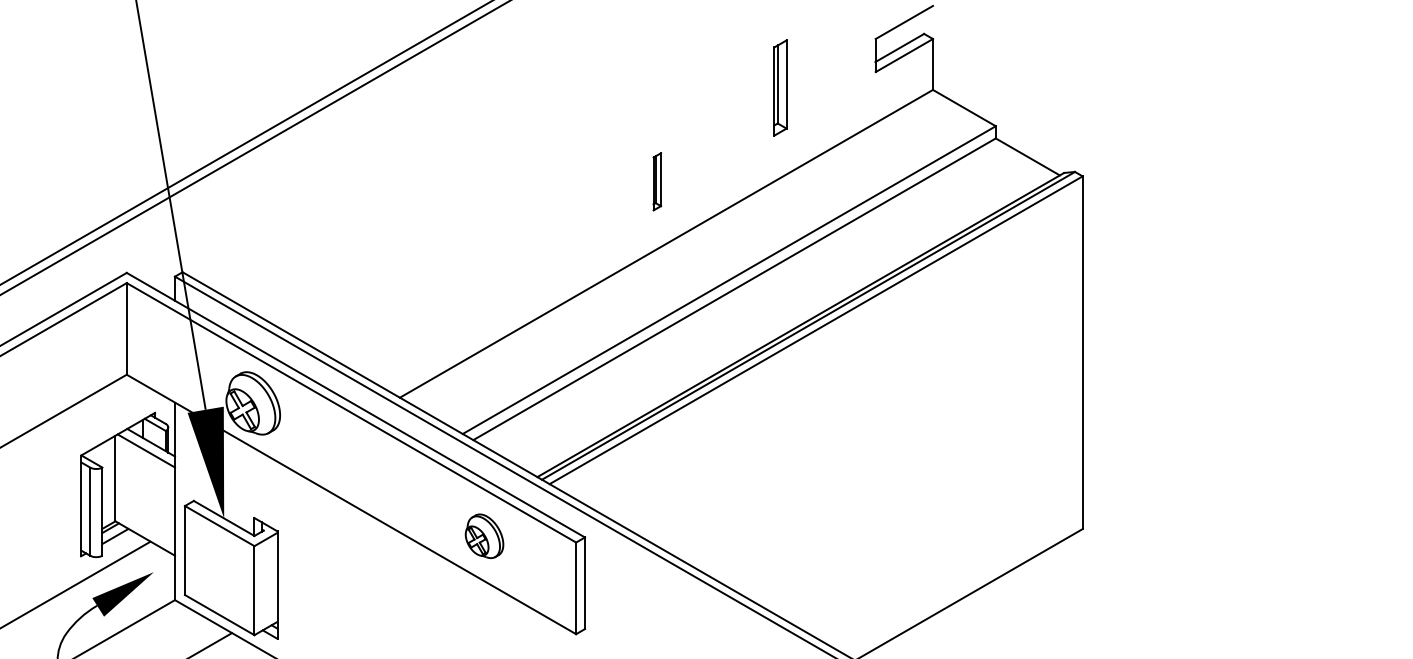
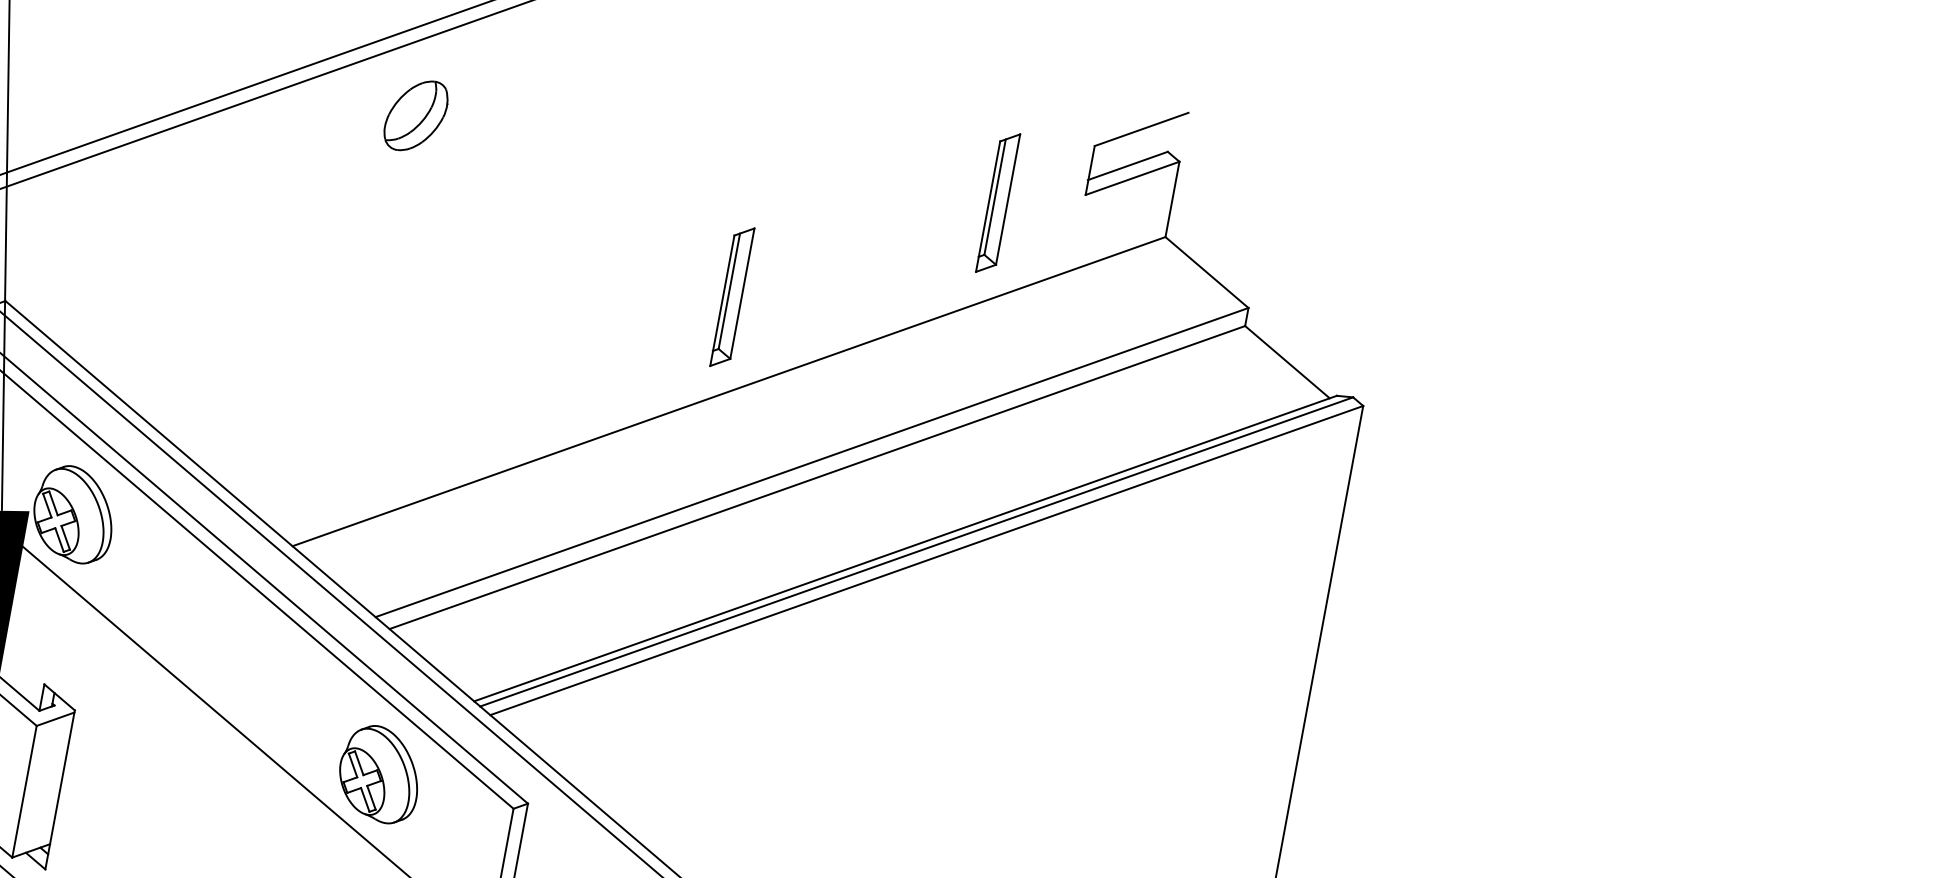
part: (780, 87) -> (998, 202), moved
part: (428, 101) -> (416, 115), added
part: (657, 181) -> (732, 296), size x1.67
part: (484, 536) -> (379, 774), size x1.43

